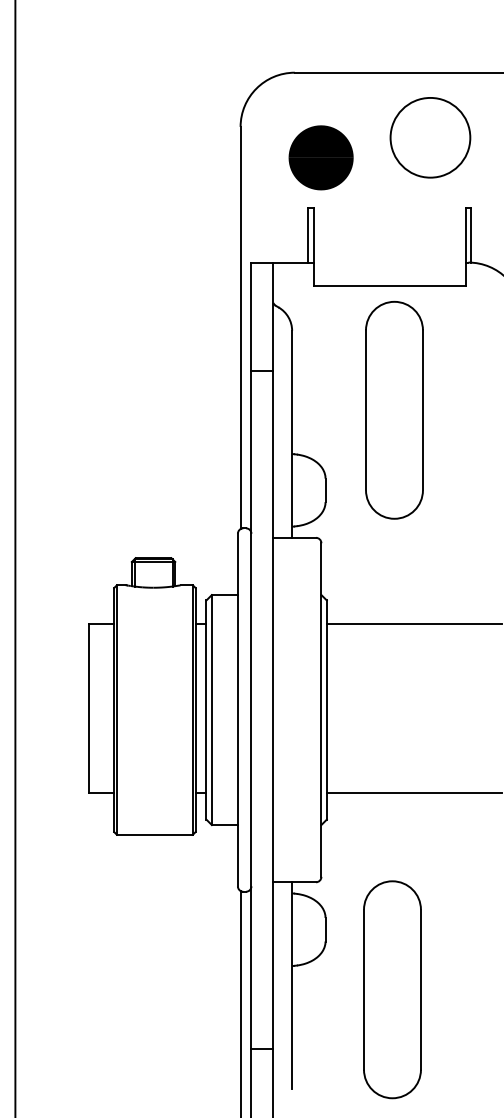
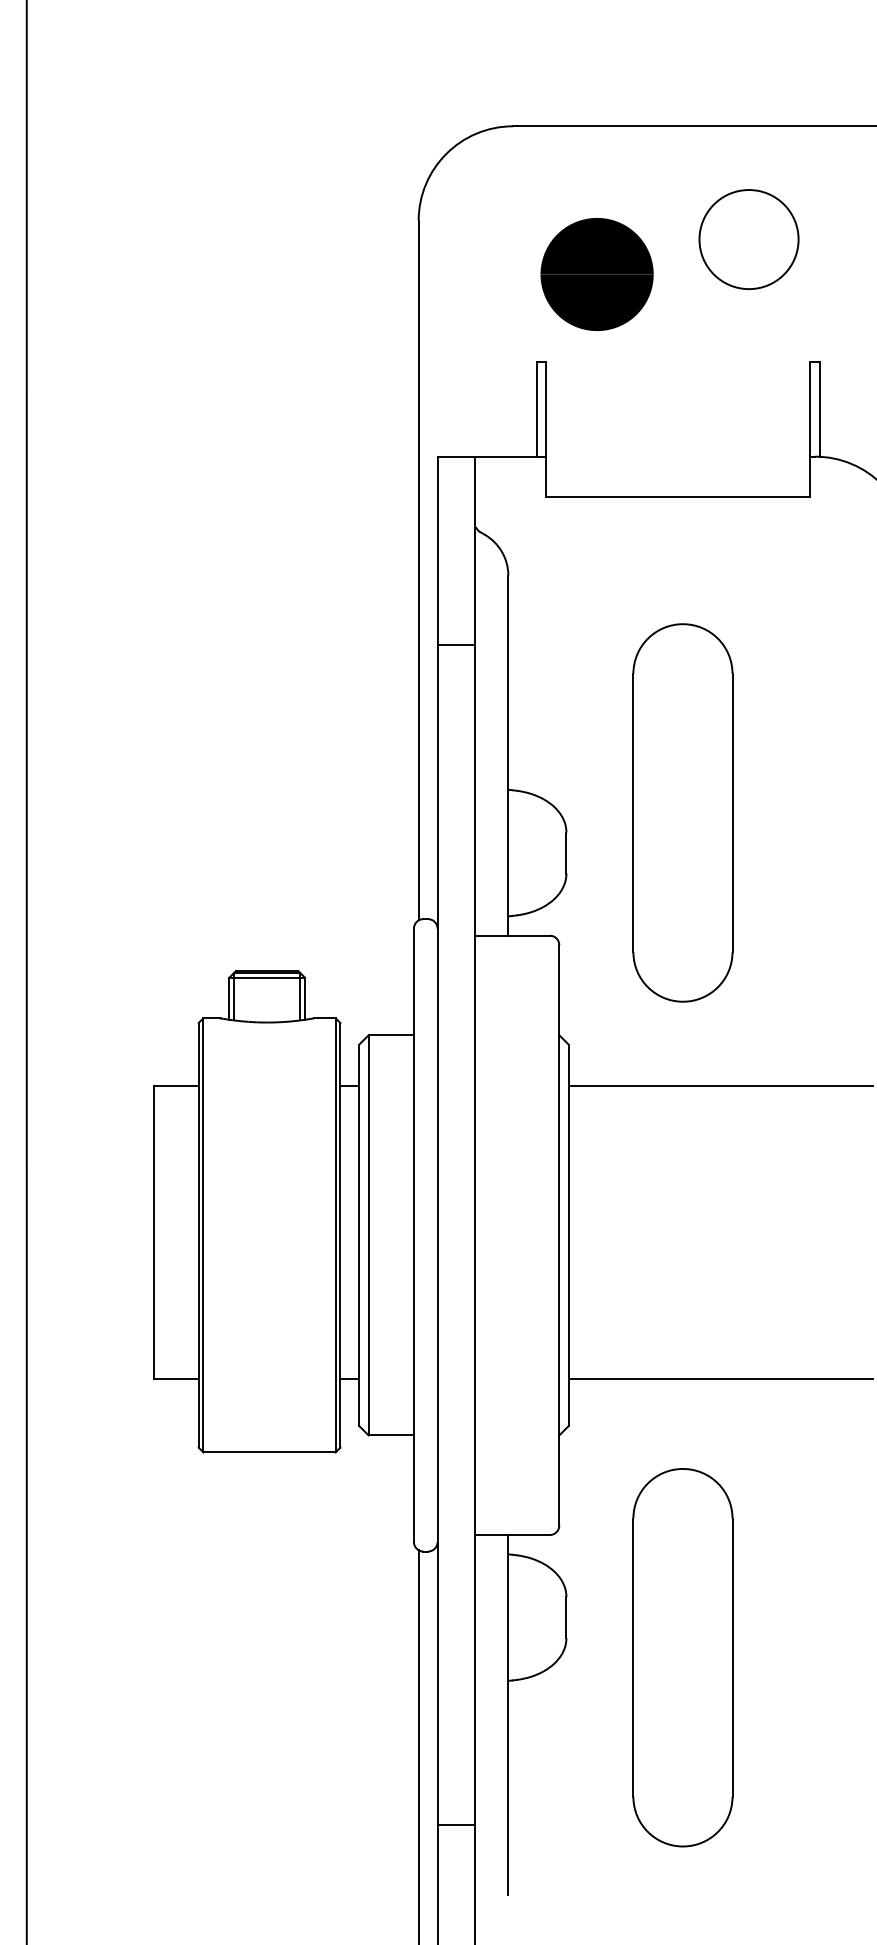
circle: (429, 137) -> (747, 239), size x0.71
part: (320, 157) -> (595, 273), moved
part: (394, 410) -> (682, 813), moved
part: (392, 989) -> (682, 1657), moved

